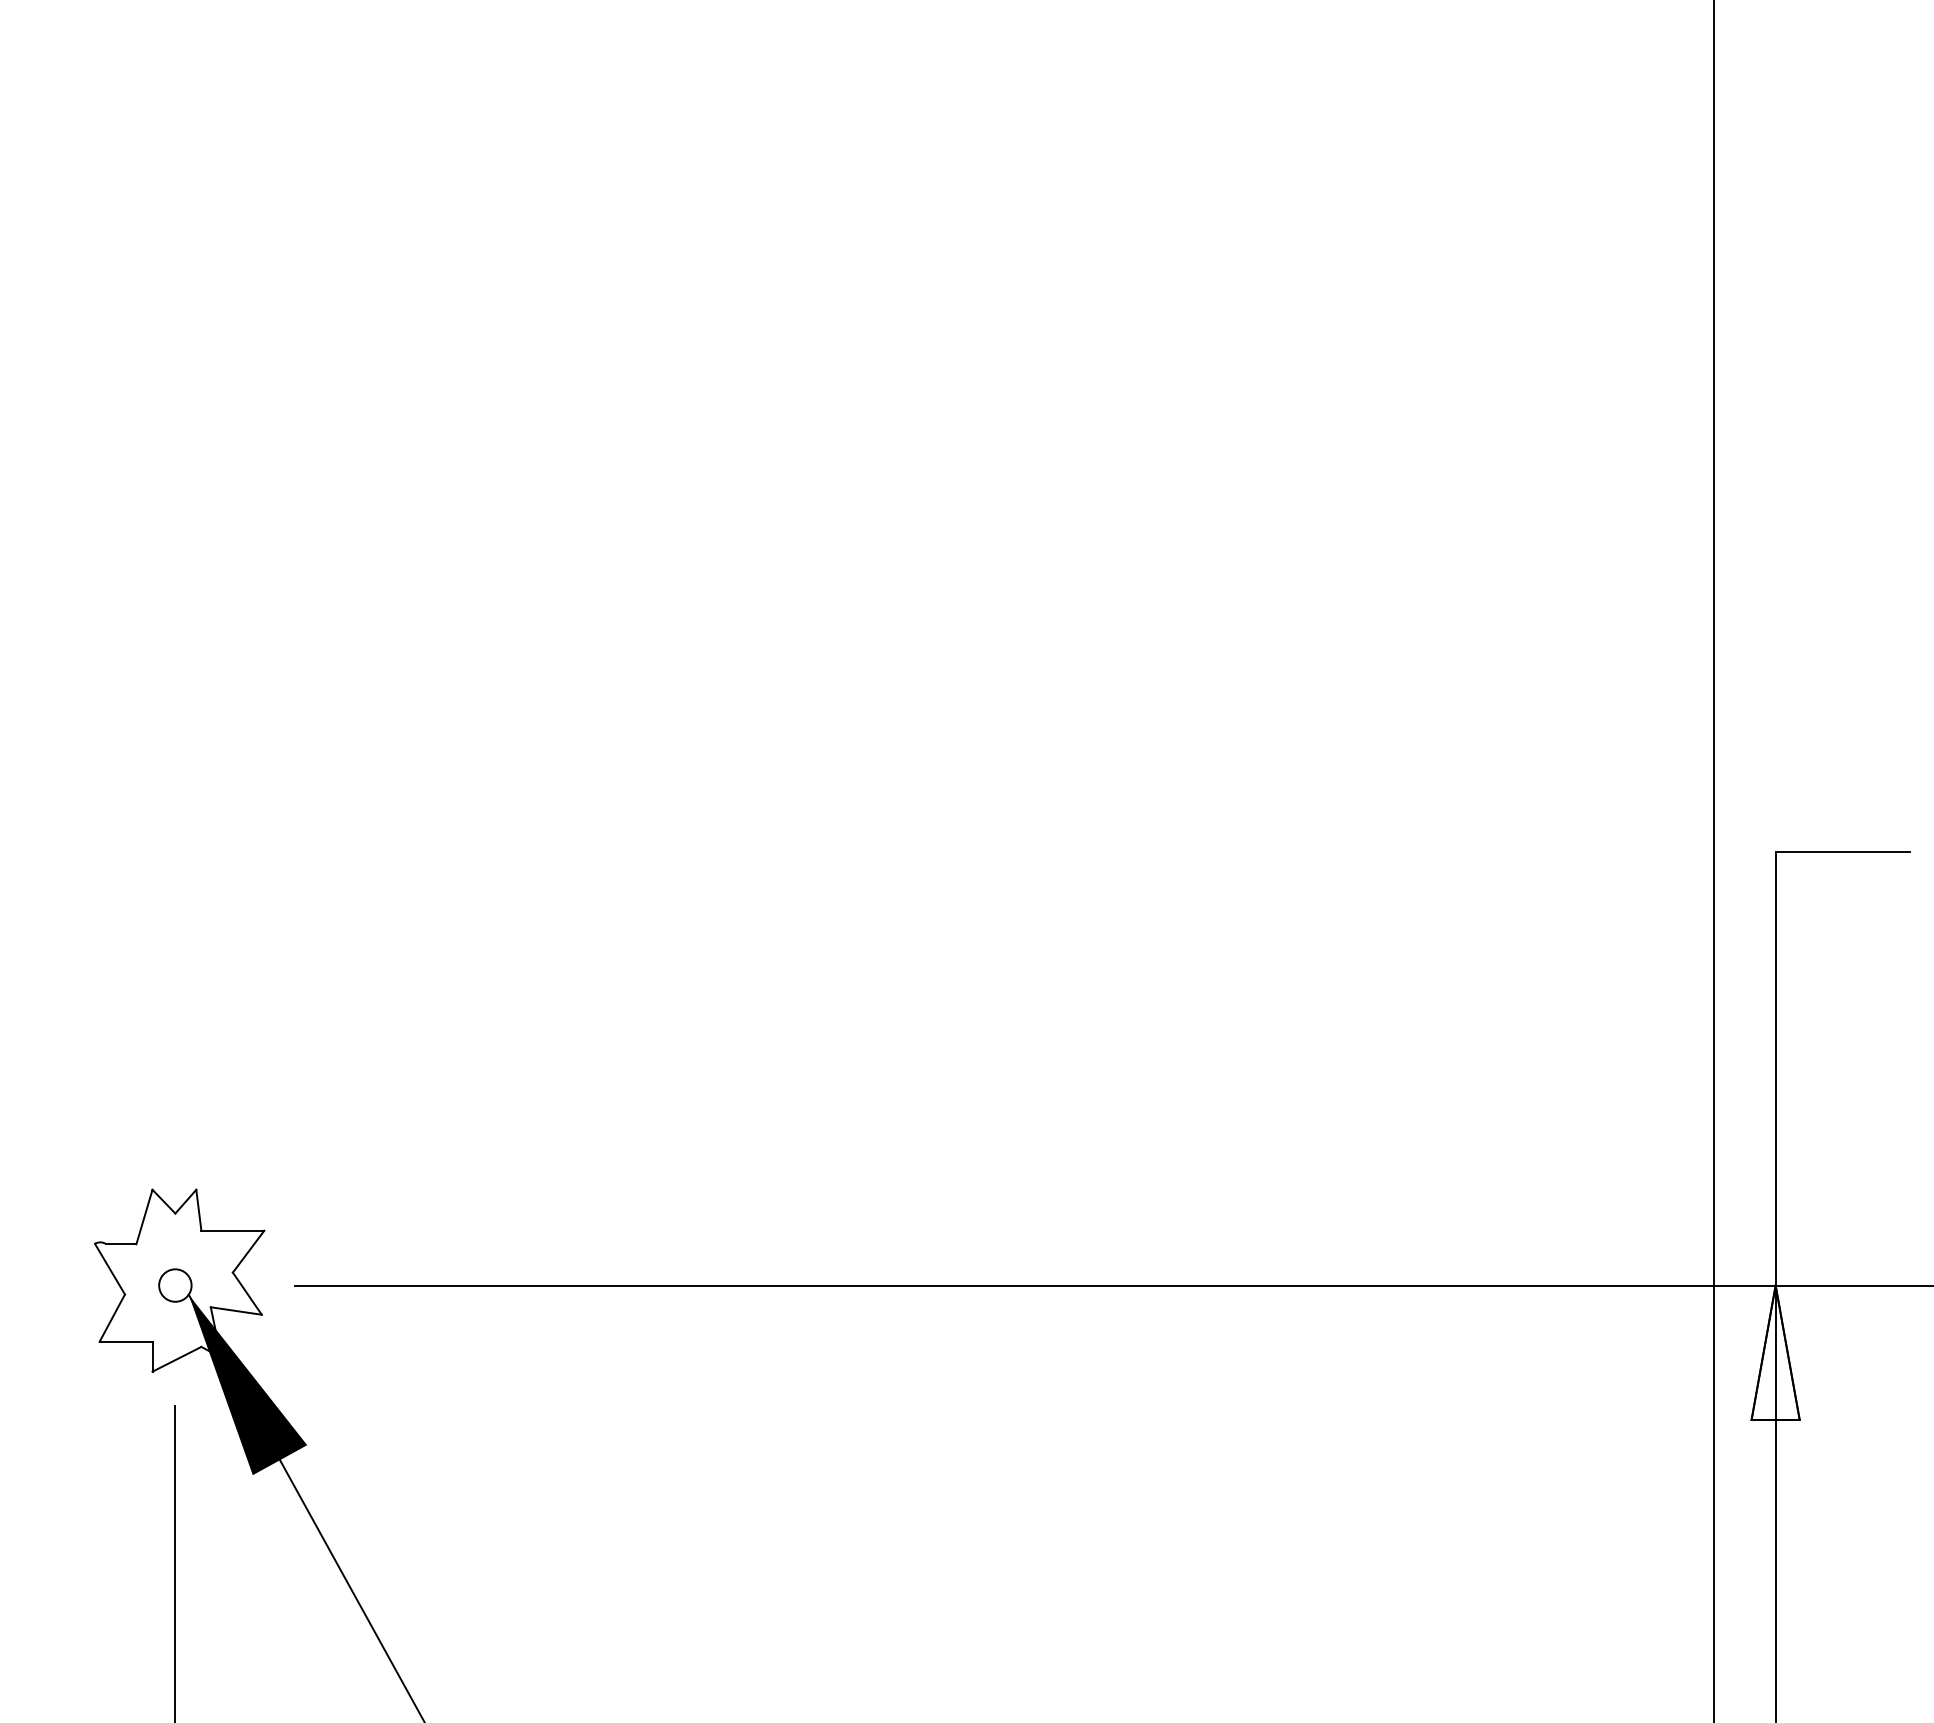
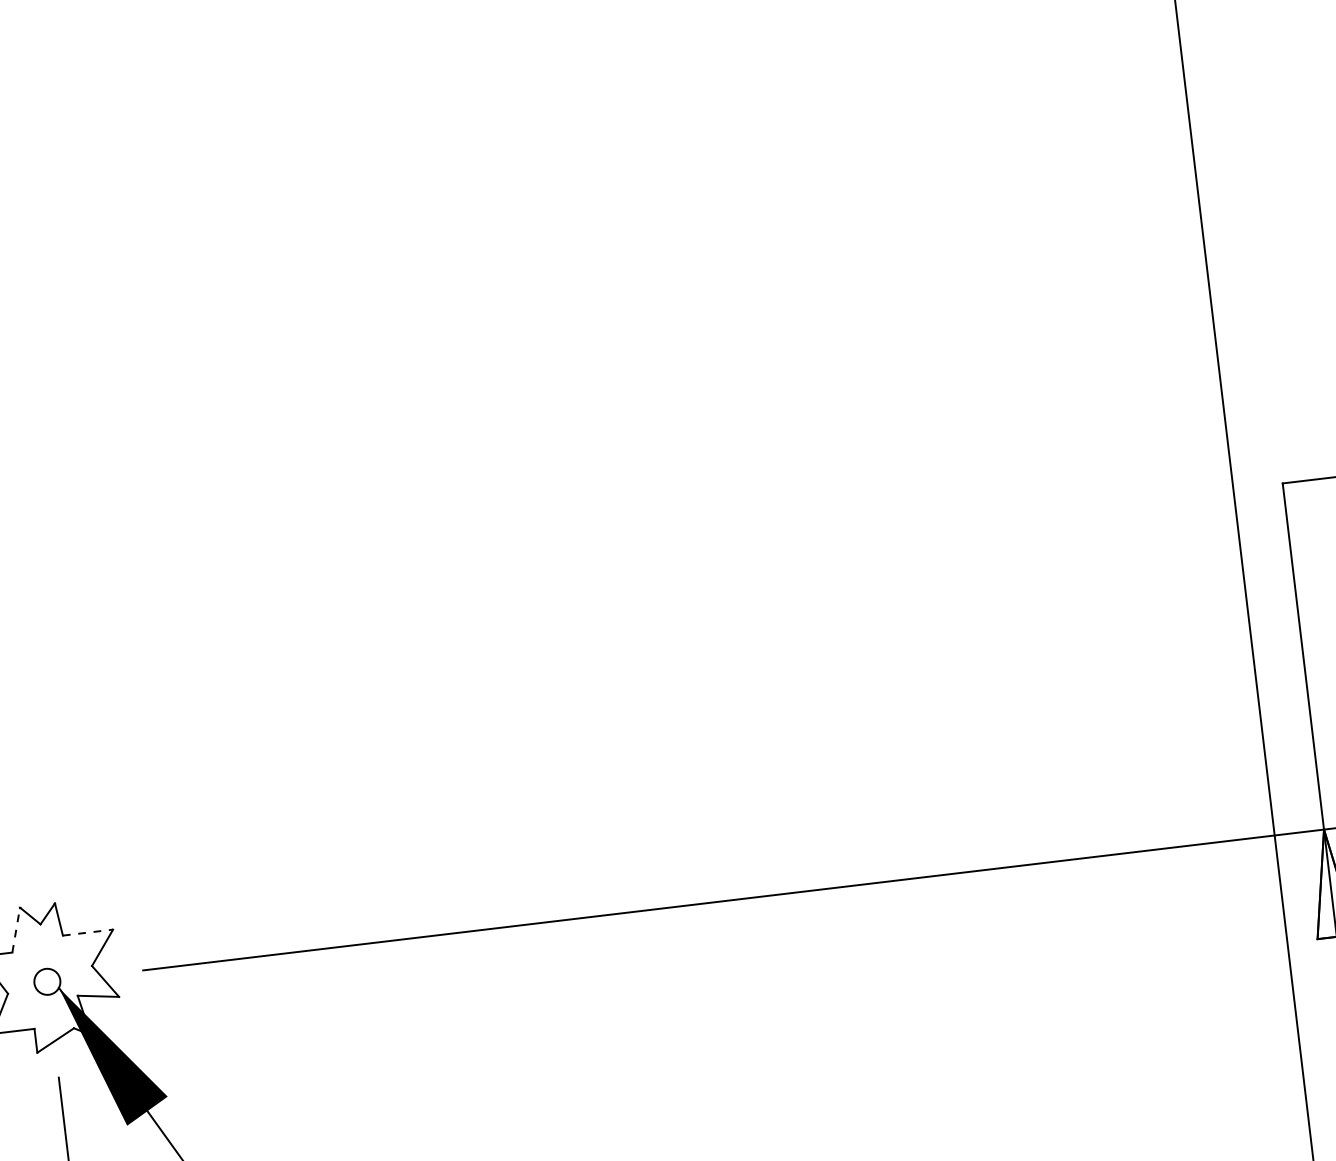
line: (144, 1216) -> (16, 929), solid -> dashed
line: (233, 1230) -> (88, 932), solid -> dashed

